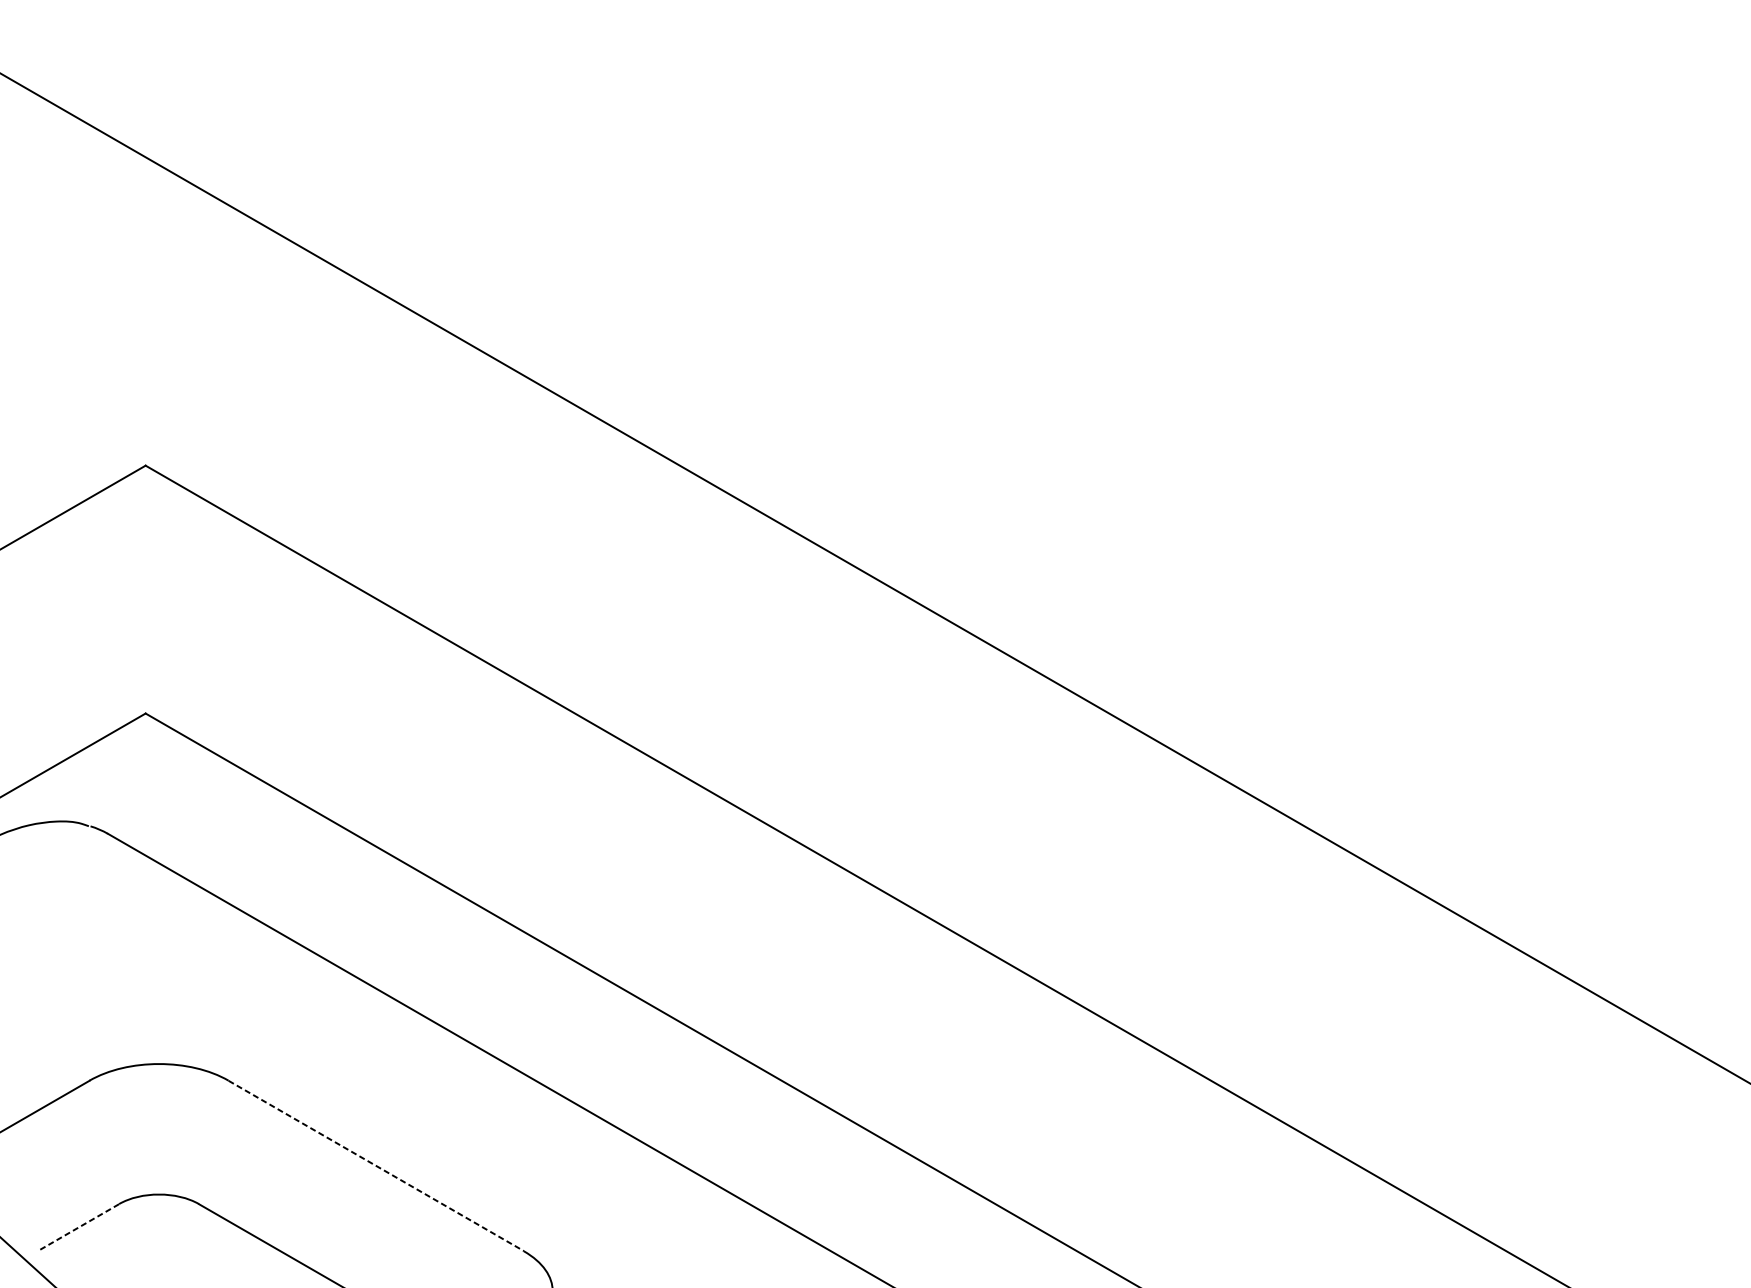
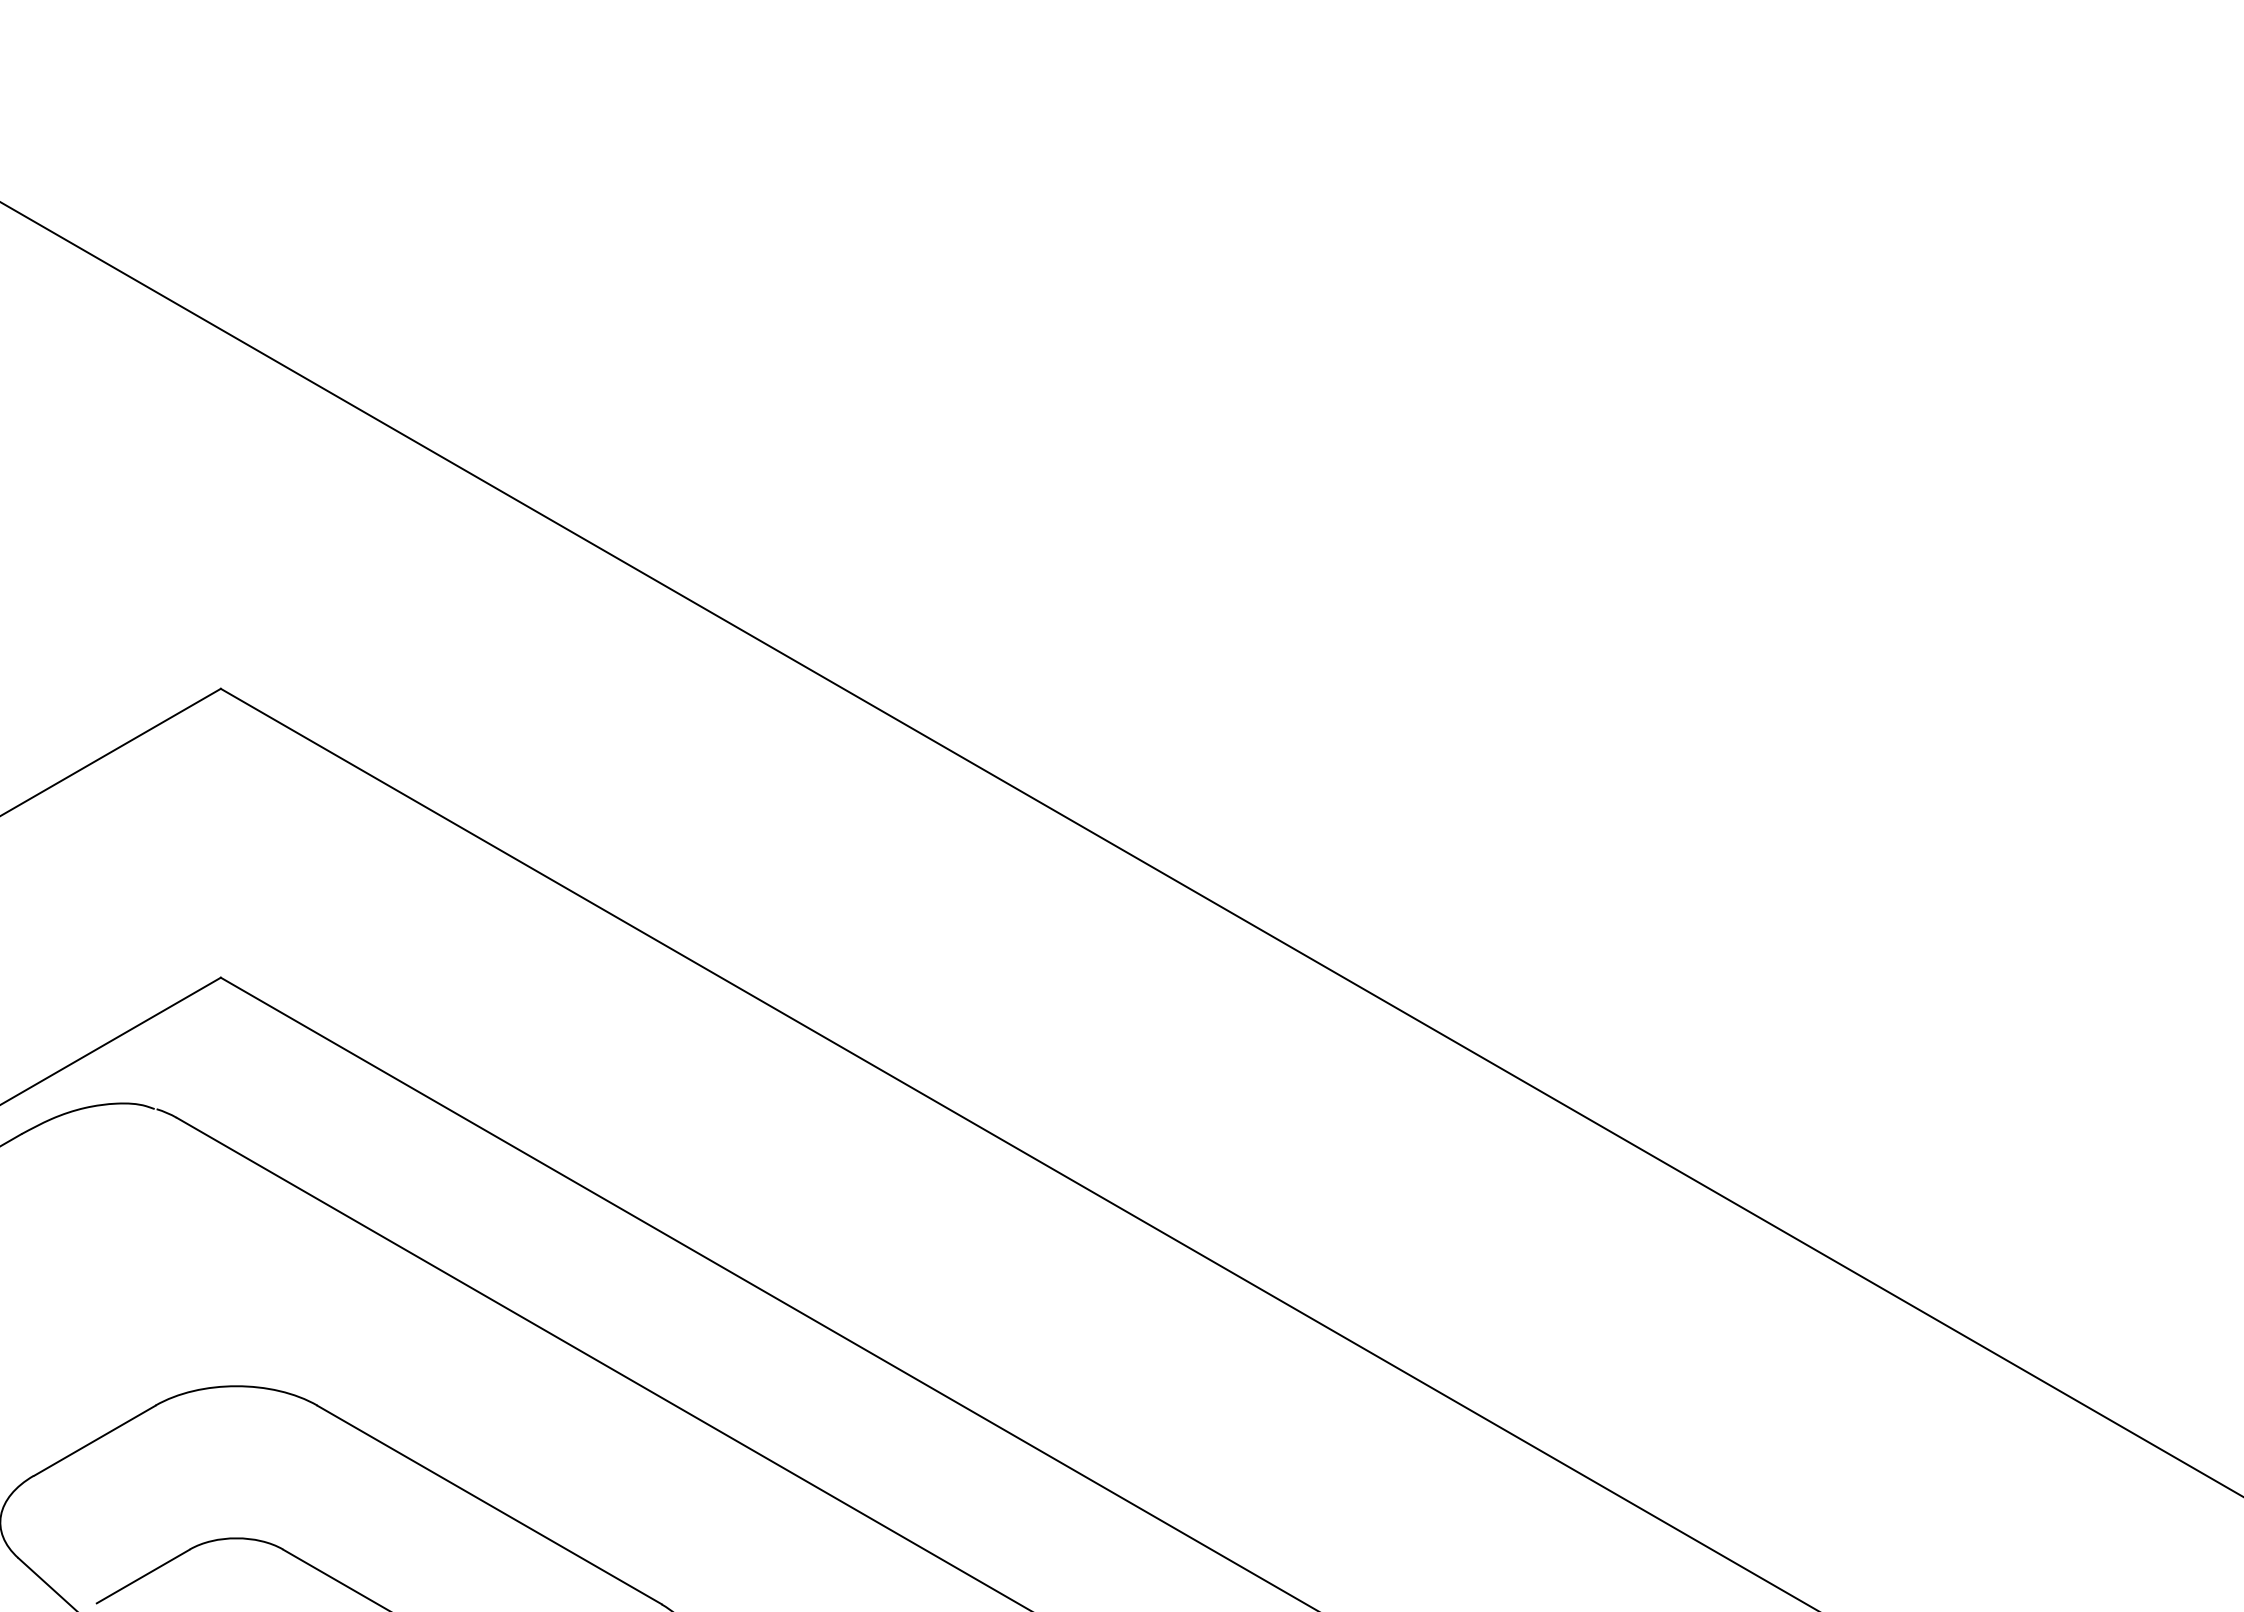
line: (376, 1166) -> (489, 1505), dashed -> solid
line: (79, 1227) -> (143, 1576), dashed -> solid

